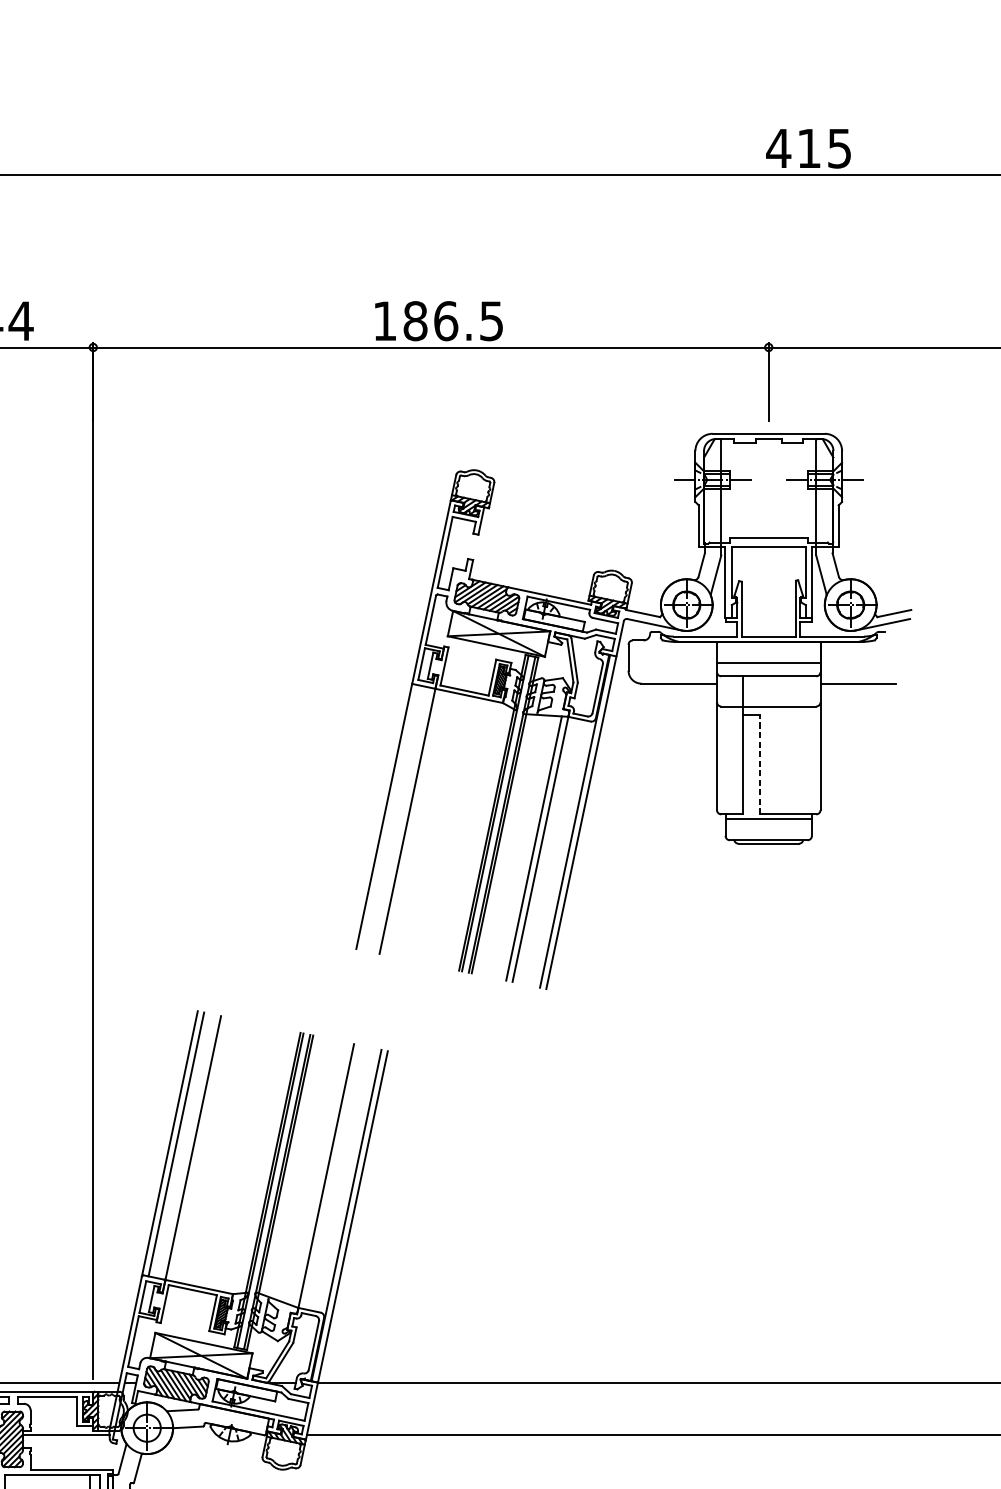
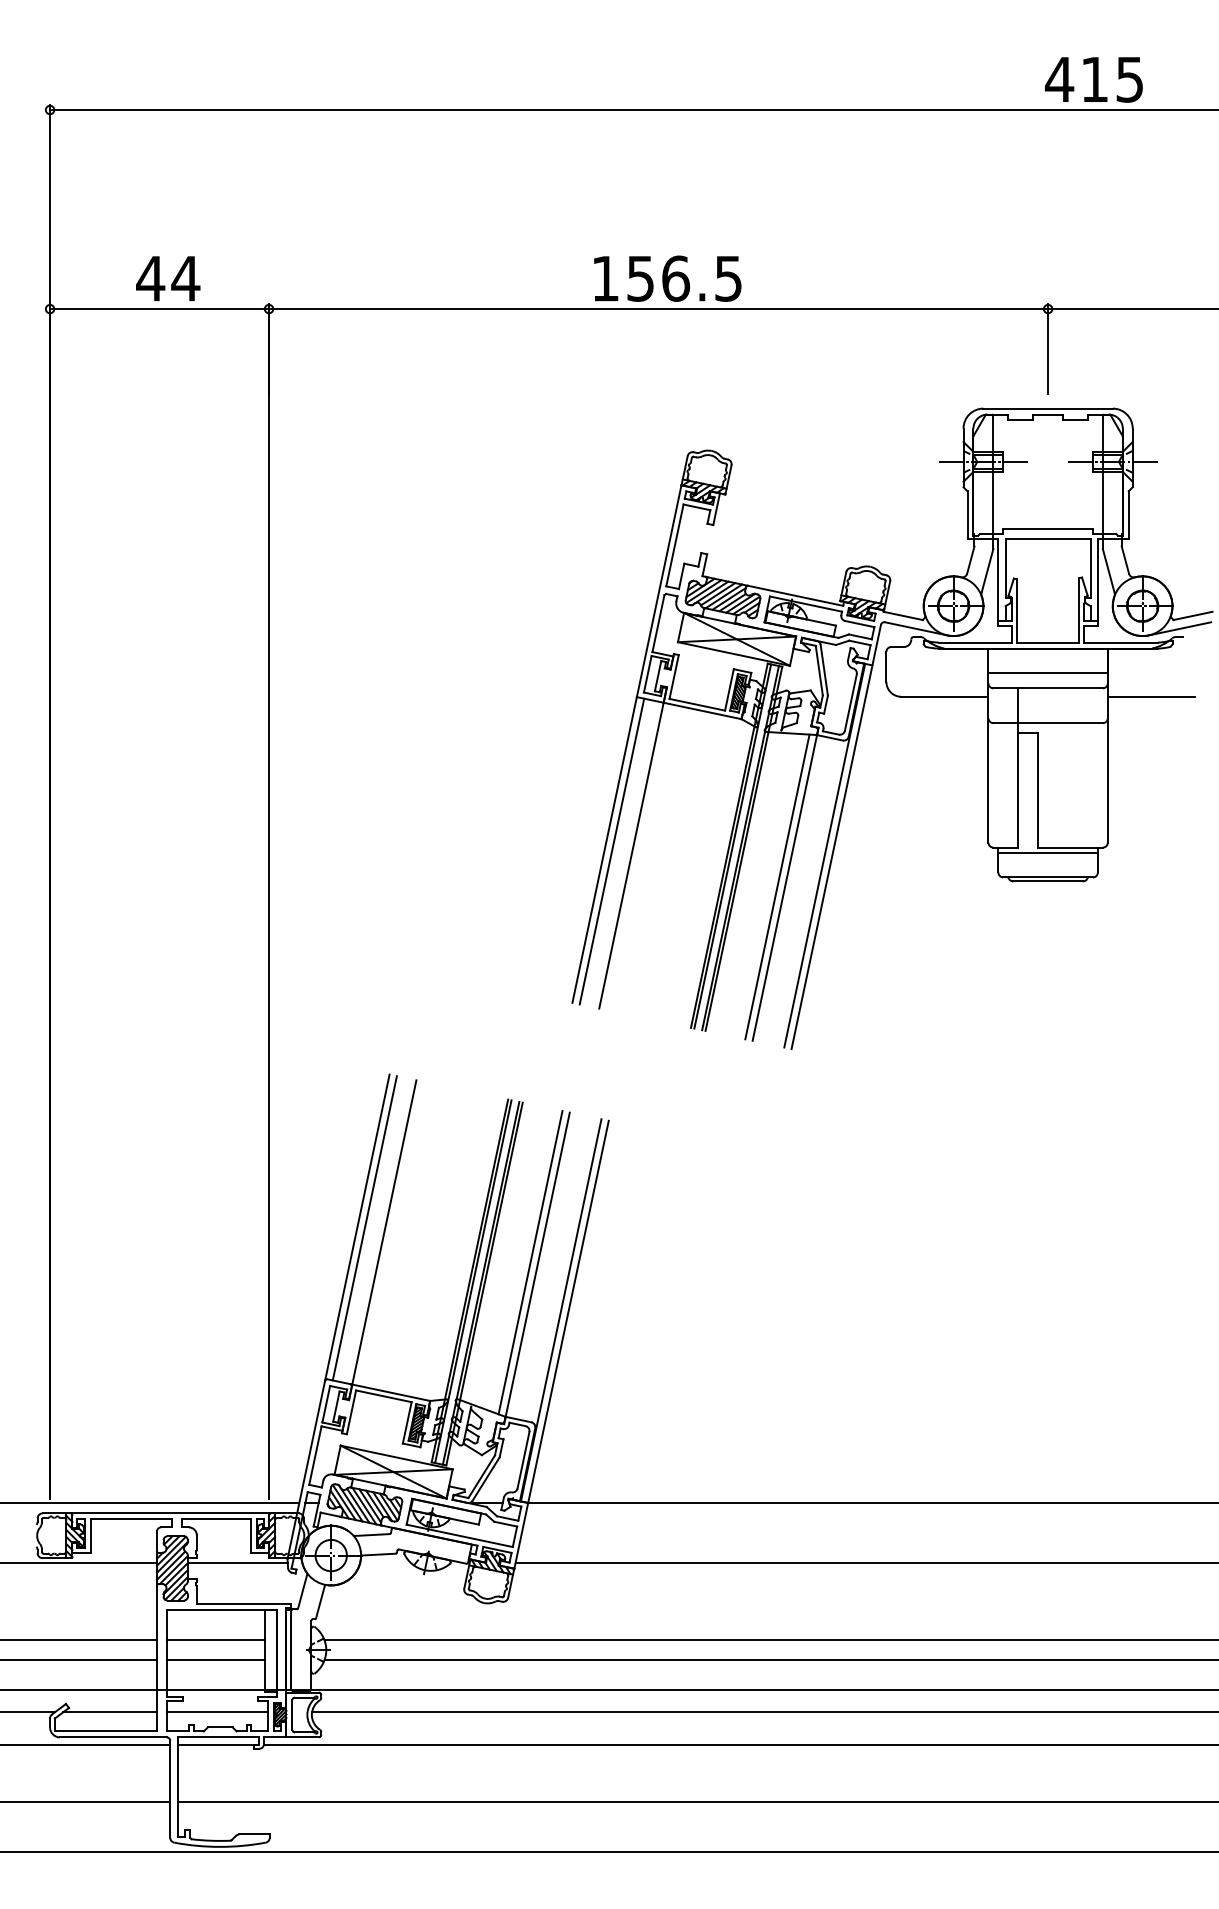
text: (415, 320) -> (640, 278), 186.5 -> 156.5
line: (760, 764) -> (1038, 789), dashed -> solid
line: (390, 817) -> (611, 851), added
line: (319, 1174) -> (530, 1262), added

